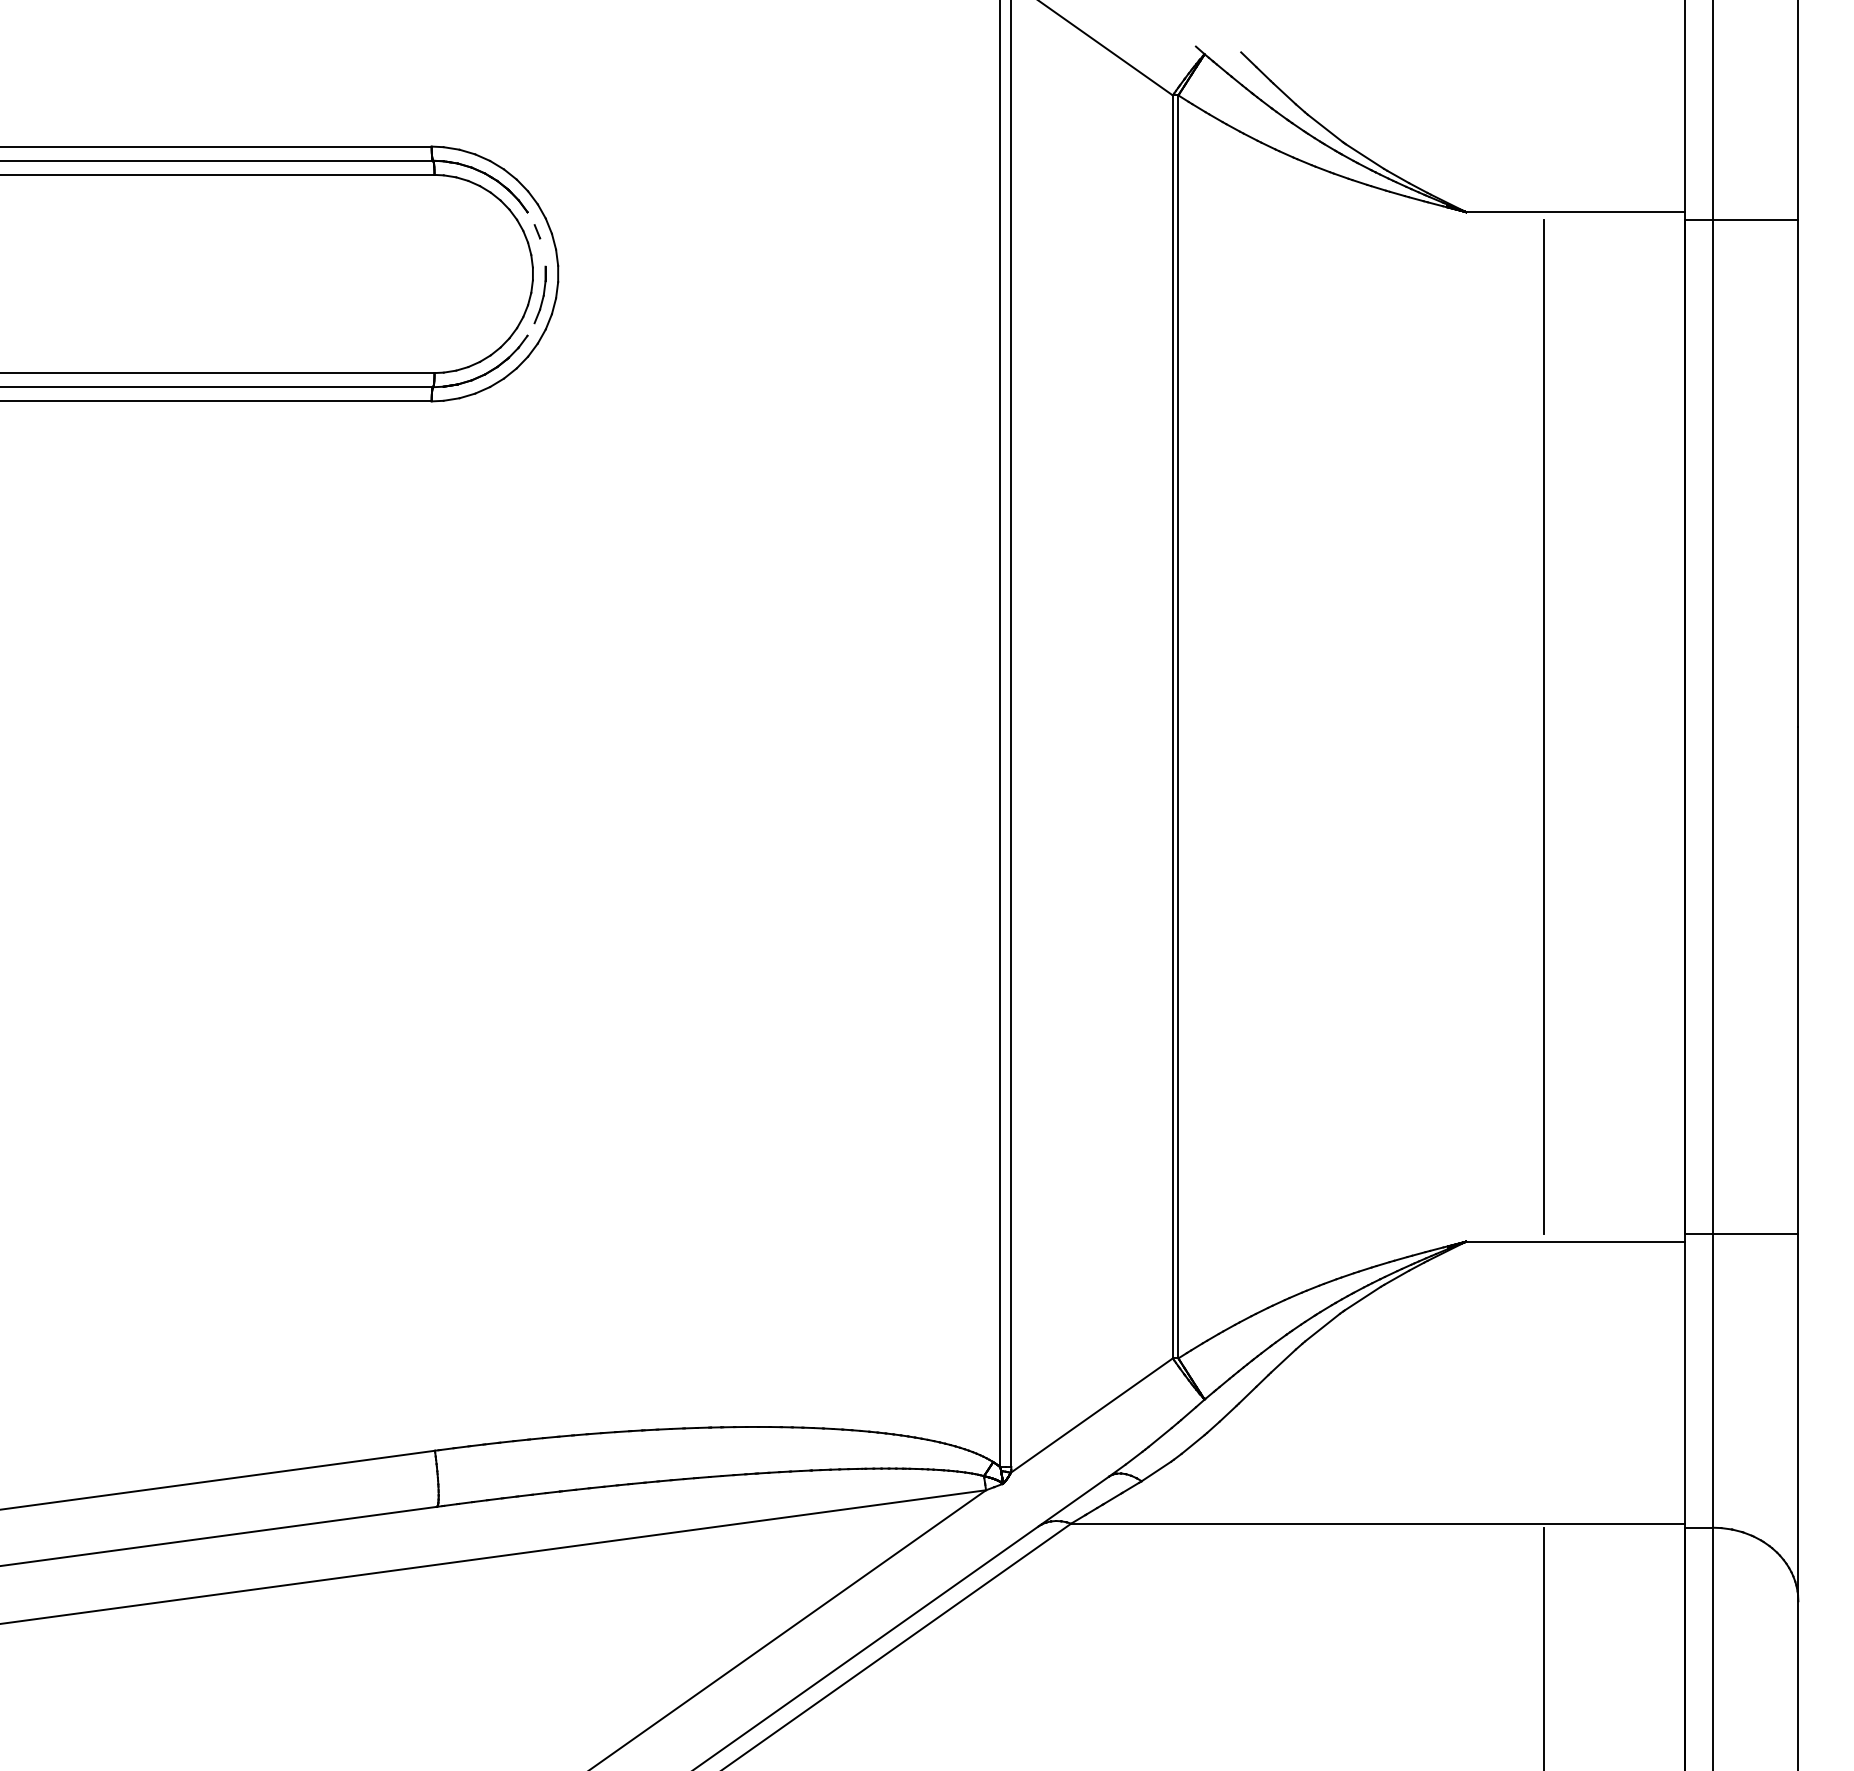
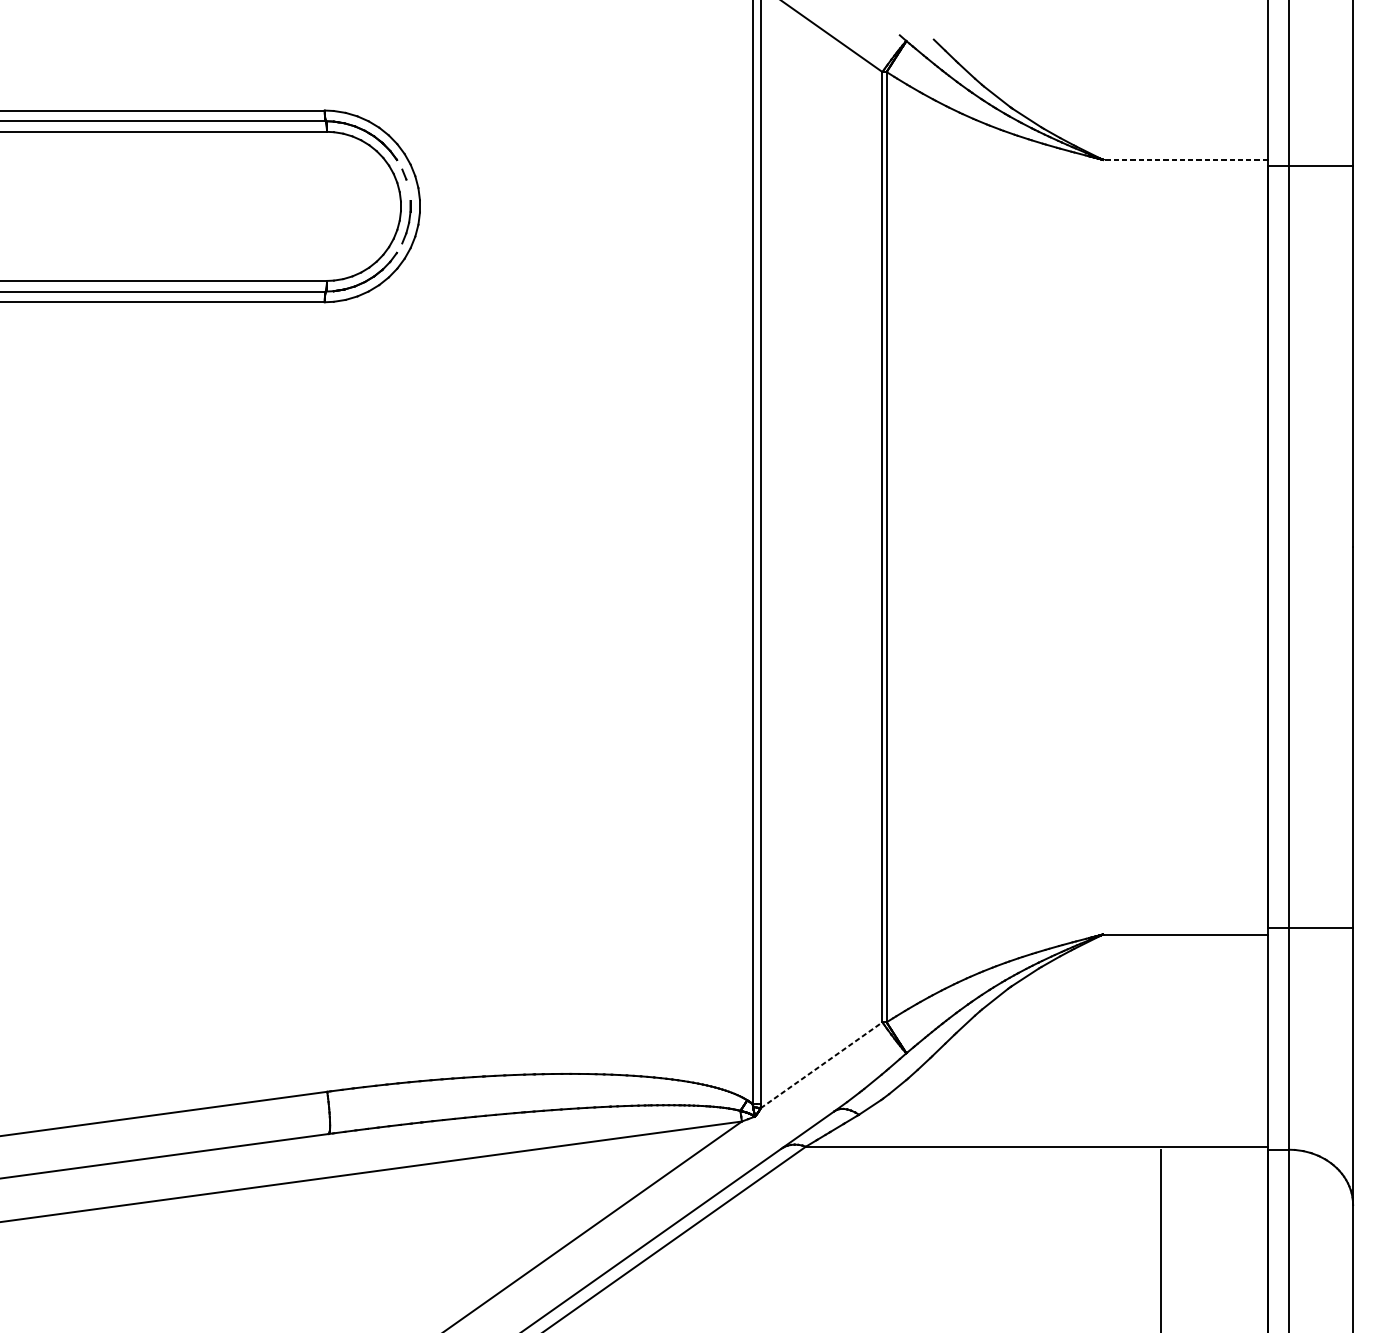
line: (1575, 212) -> (1185, 160), solid -> dashed
line: (1543, 726) -> (1161, 546), removed
line: (1092, 1415) -> (822, 1065), solid -> dashed

